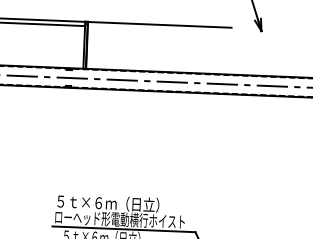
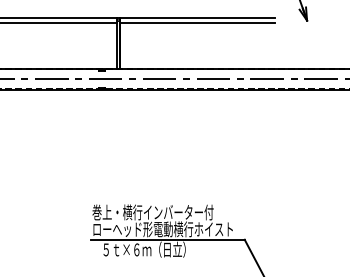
line: (159, 28) -> (197, 22), added
text: (110, 203) -> (152, 212), ５ｔ×６ｍ（日立） -> 巻上・横行インバーター付

